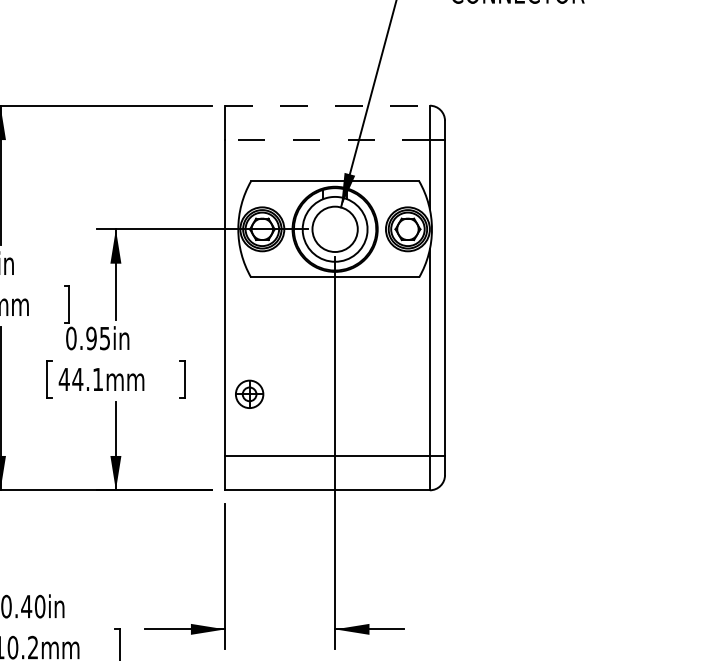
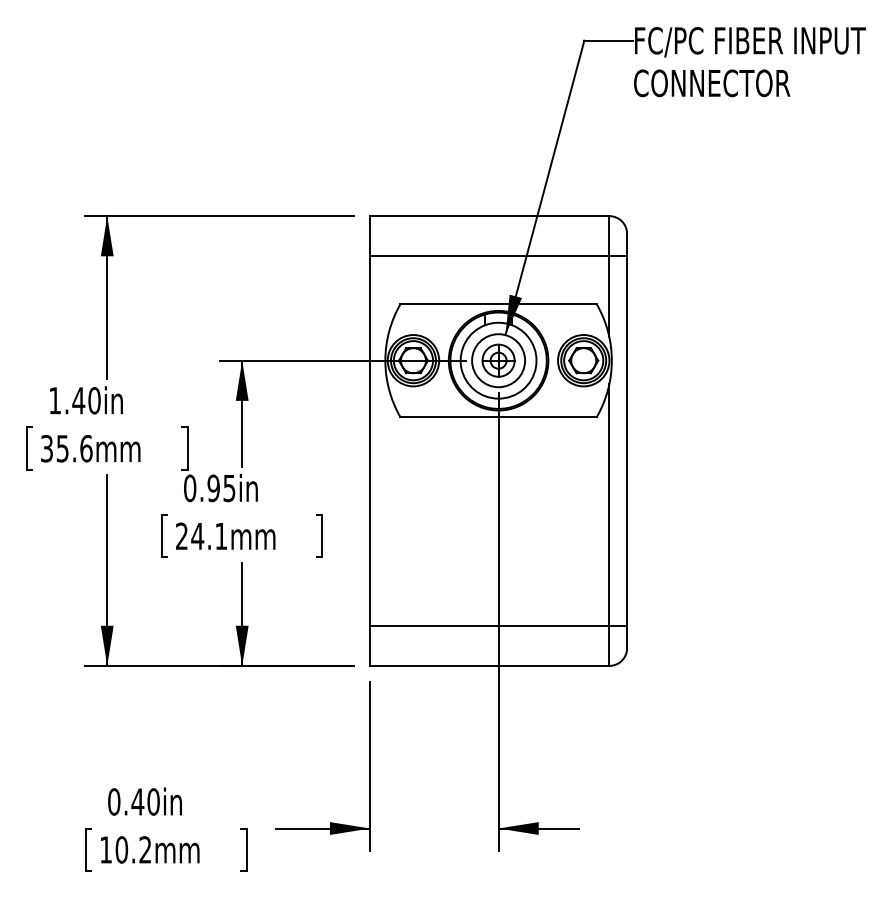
line: (327, 106) -> (489, 216), dashed -> solid
line: (327, 140) -> (489, 256), dashed -> solid
text: (63, 378) -> (181, 535), 44.1mm -> 24.1mm
part: (249, 394) -> (498, 360), moved

